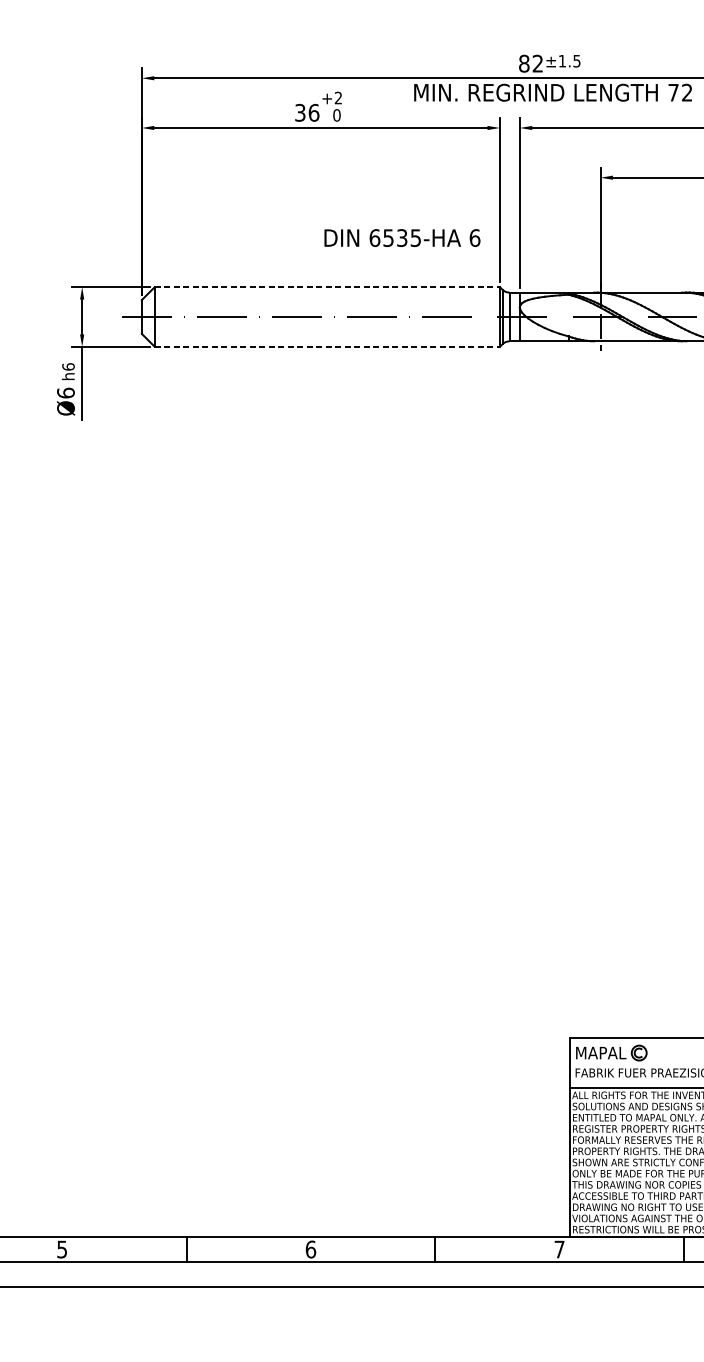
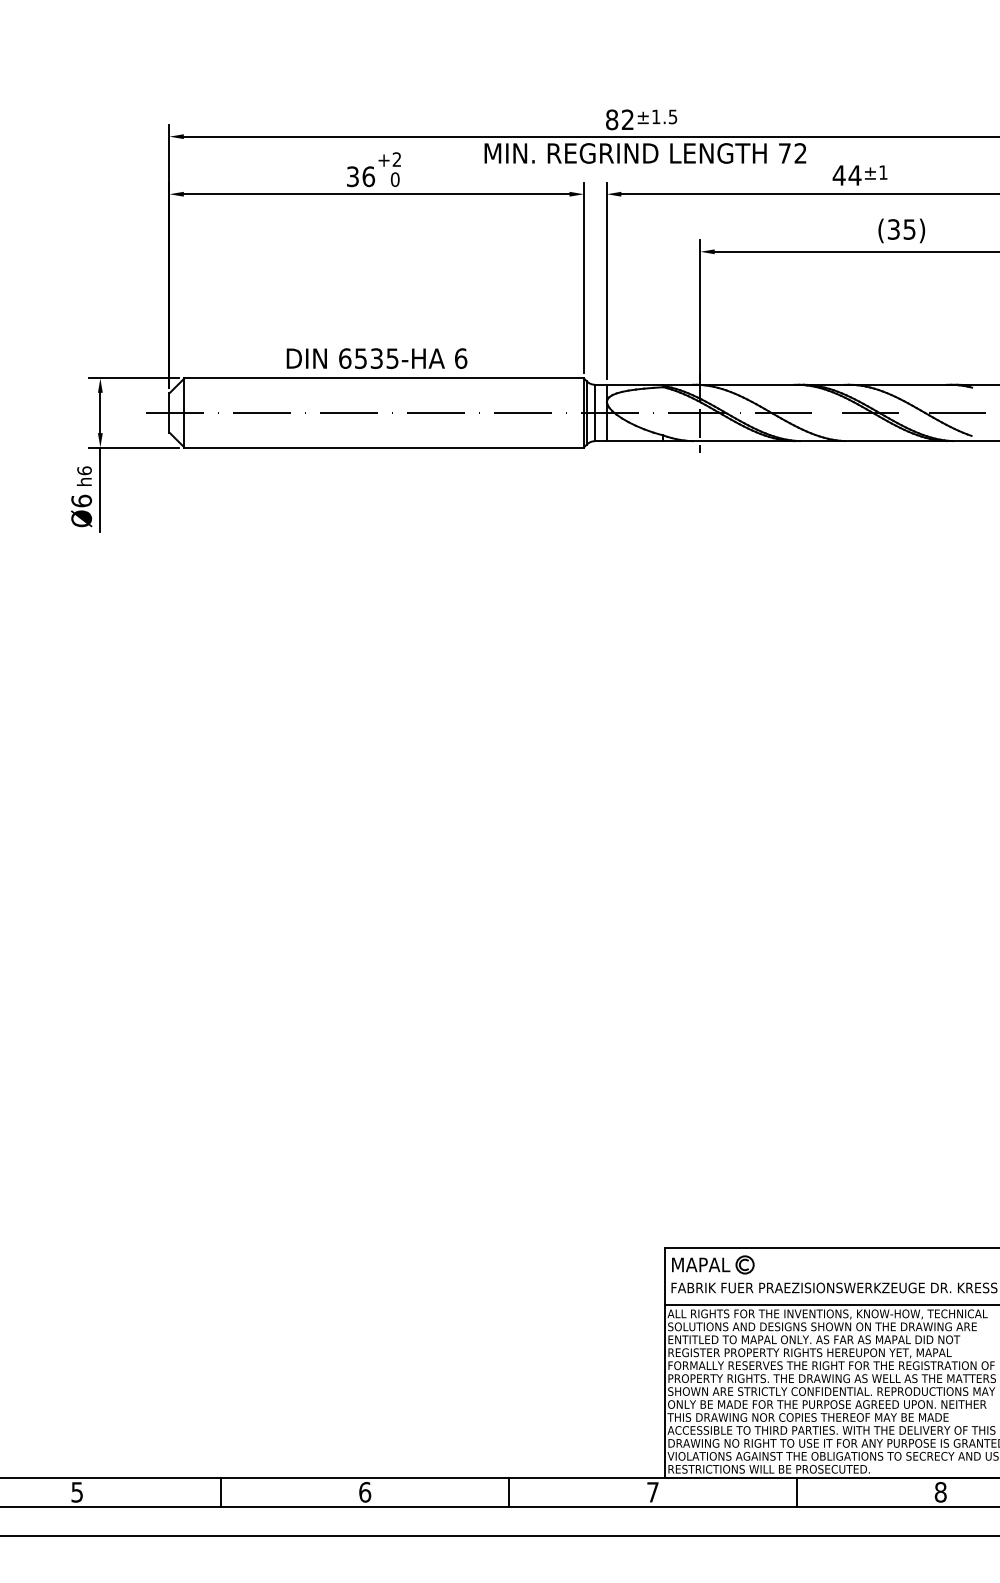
text: (401, 237) -> (376, 358), moved
line: (327, 287) -> (384, 378), dashed -> solid
line: (327, 346) -> (384, 447), dashed -> solid

